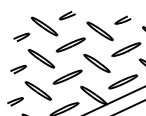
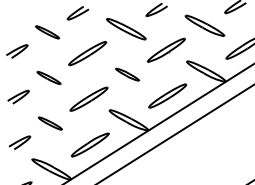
part: (44, 26) -> (47, 32), size x0.6
part: (41, 58) -> (48, 77), size x0.6
part: (96, 63) -> (127, 74), size x0.6
part: (38, 90) -> (50, 123), size x0.6

